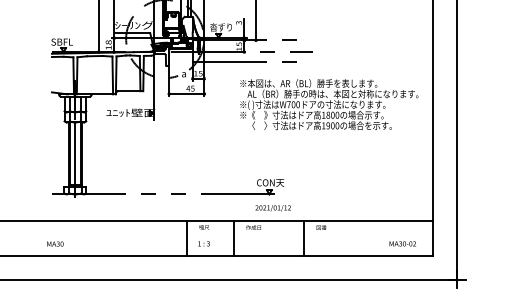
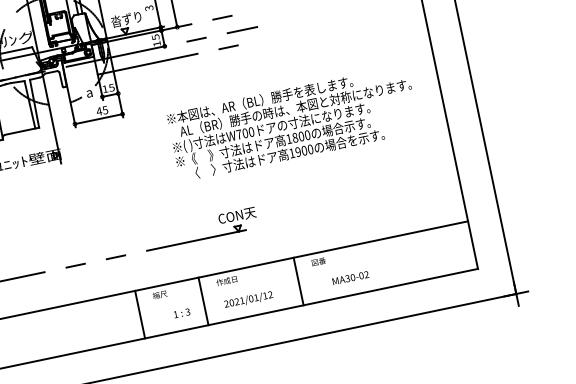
text: (329, 104) -> (293, 122), moved
text: (272, 208) -> (247, 300), moved
text: (203, 243) -> (181, 312), moved
text: (402, 243) -> (350, 277), moved

